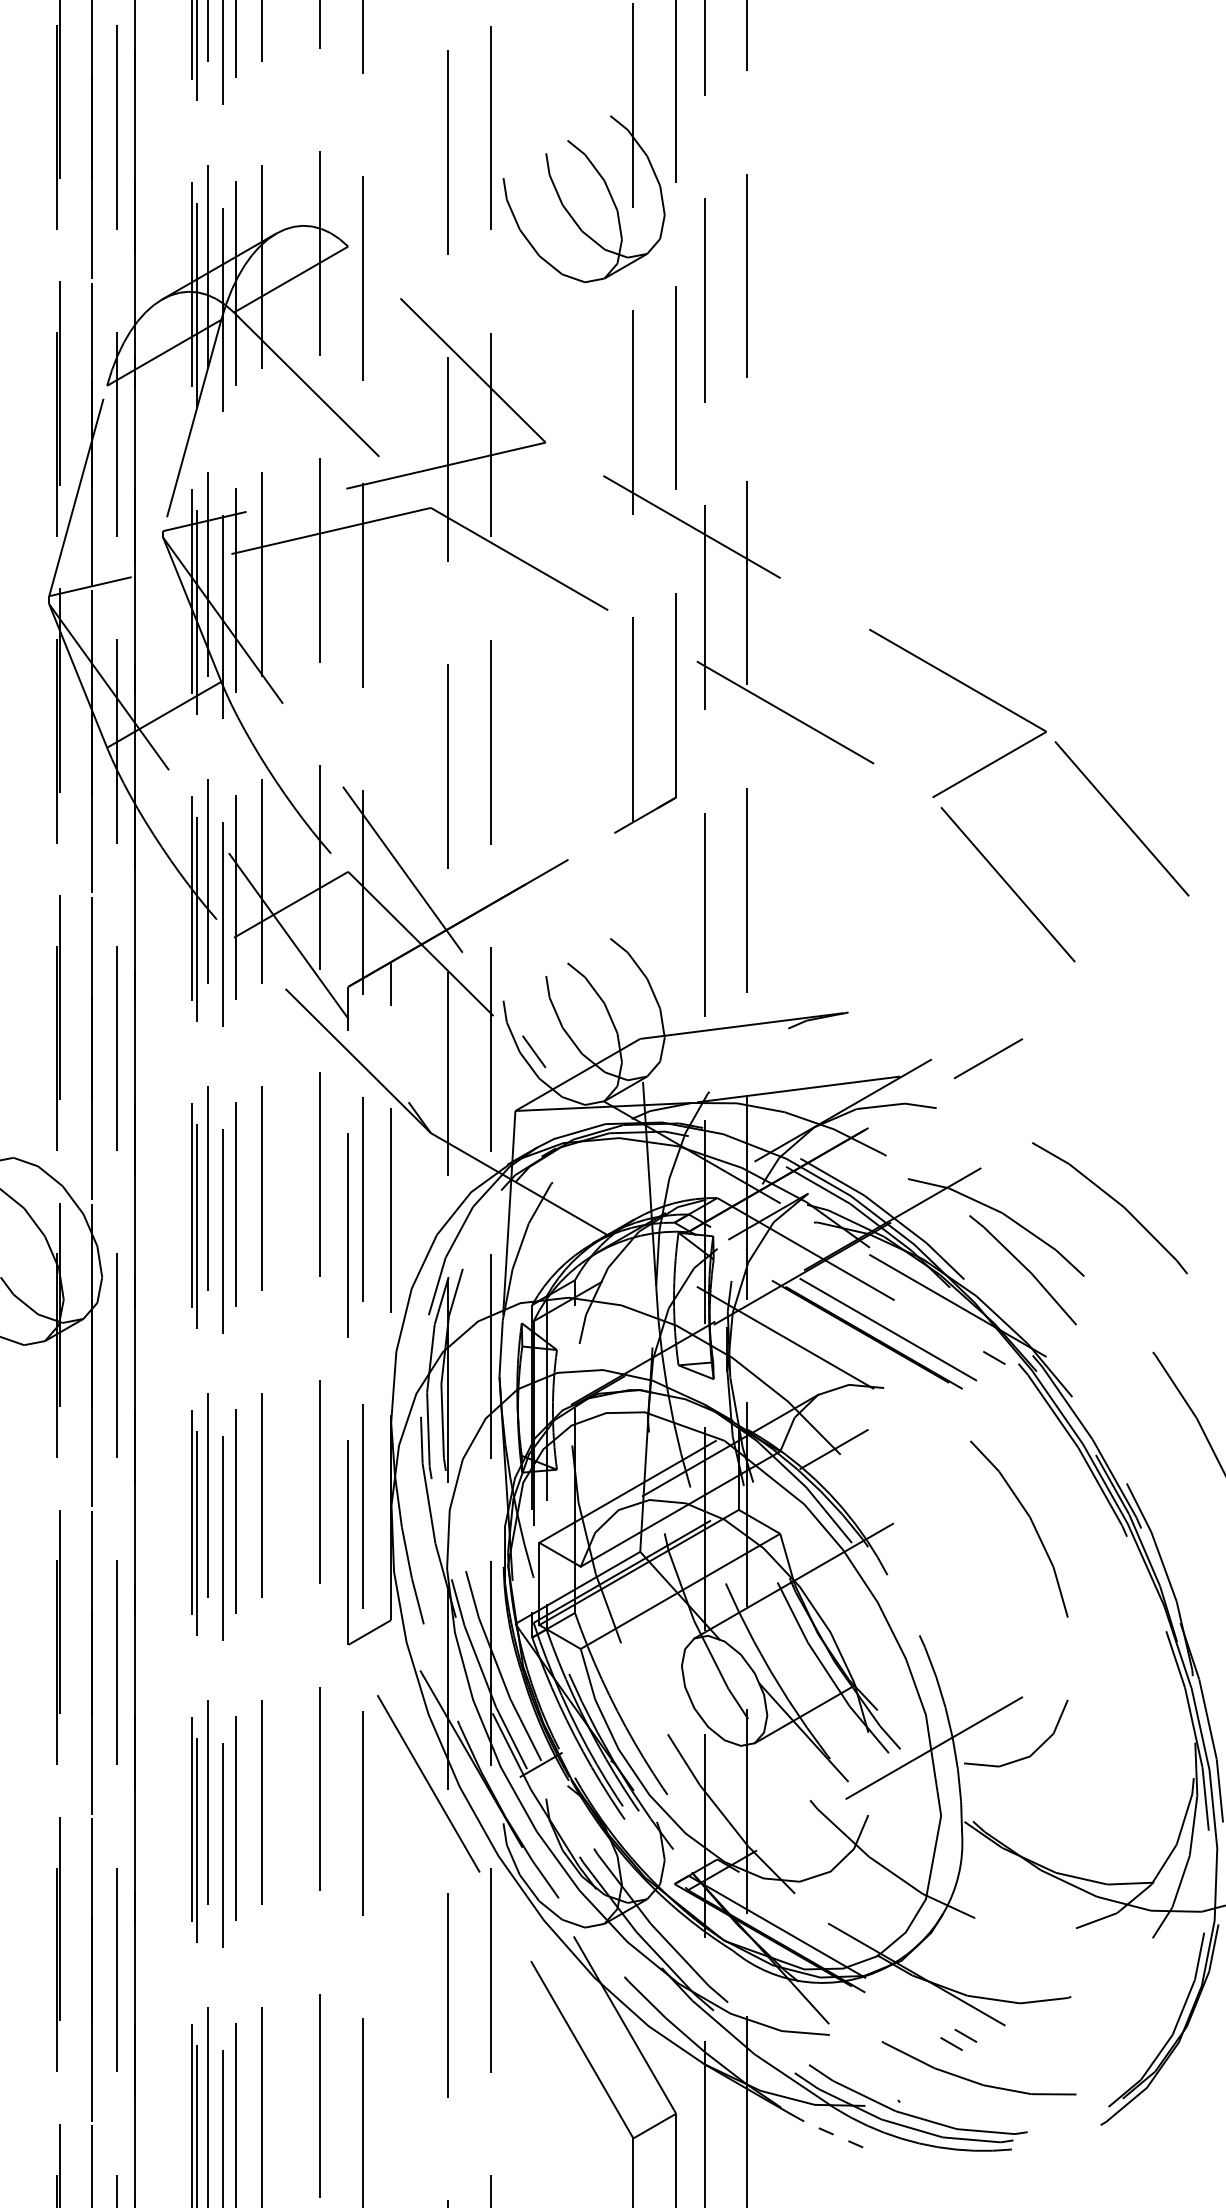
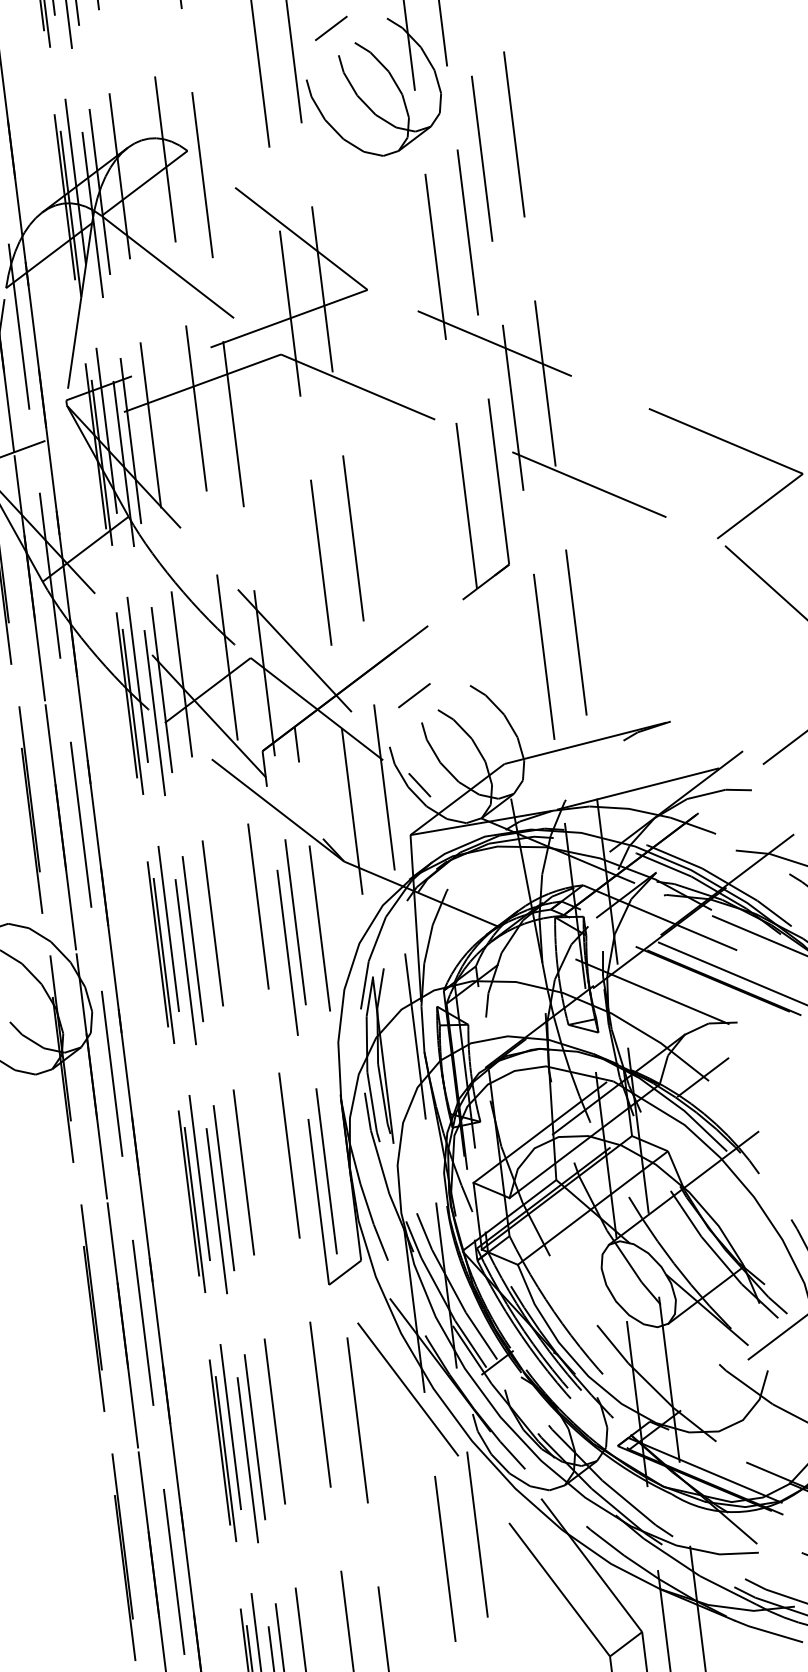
line: (540, 119) -> (330, 28), added
line: (540, 941) -> (413, 695), added
line: (828, 2132) -> (767, 1631), dashed -> solid

